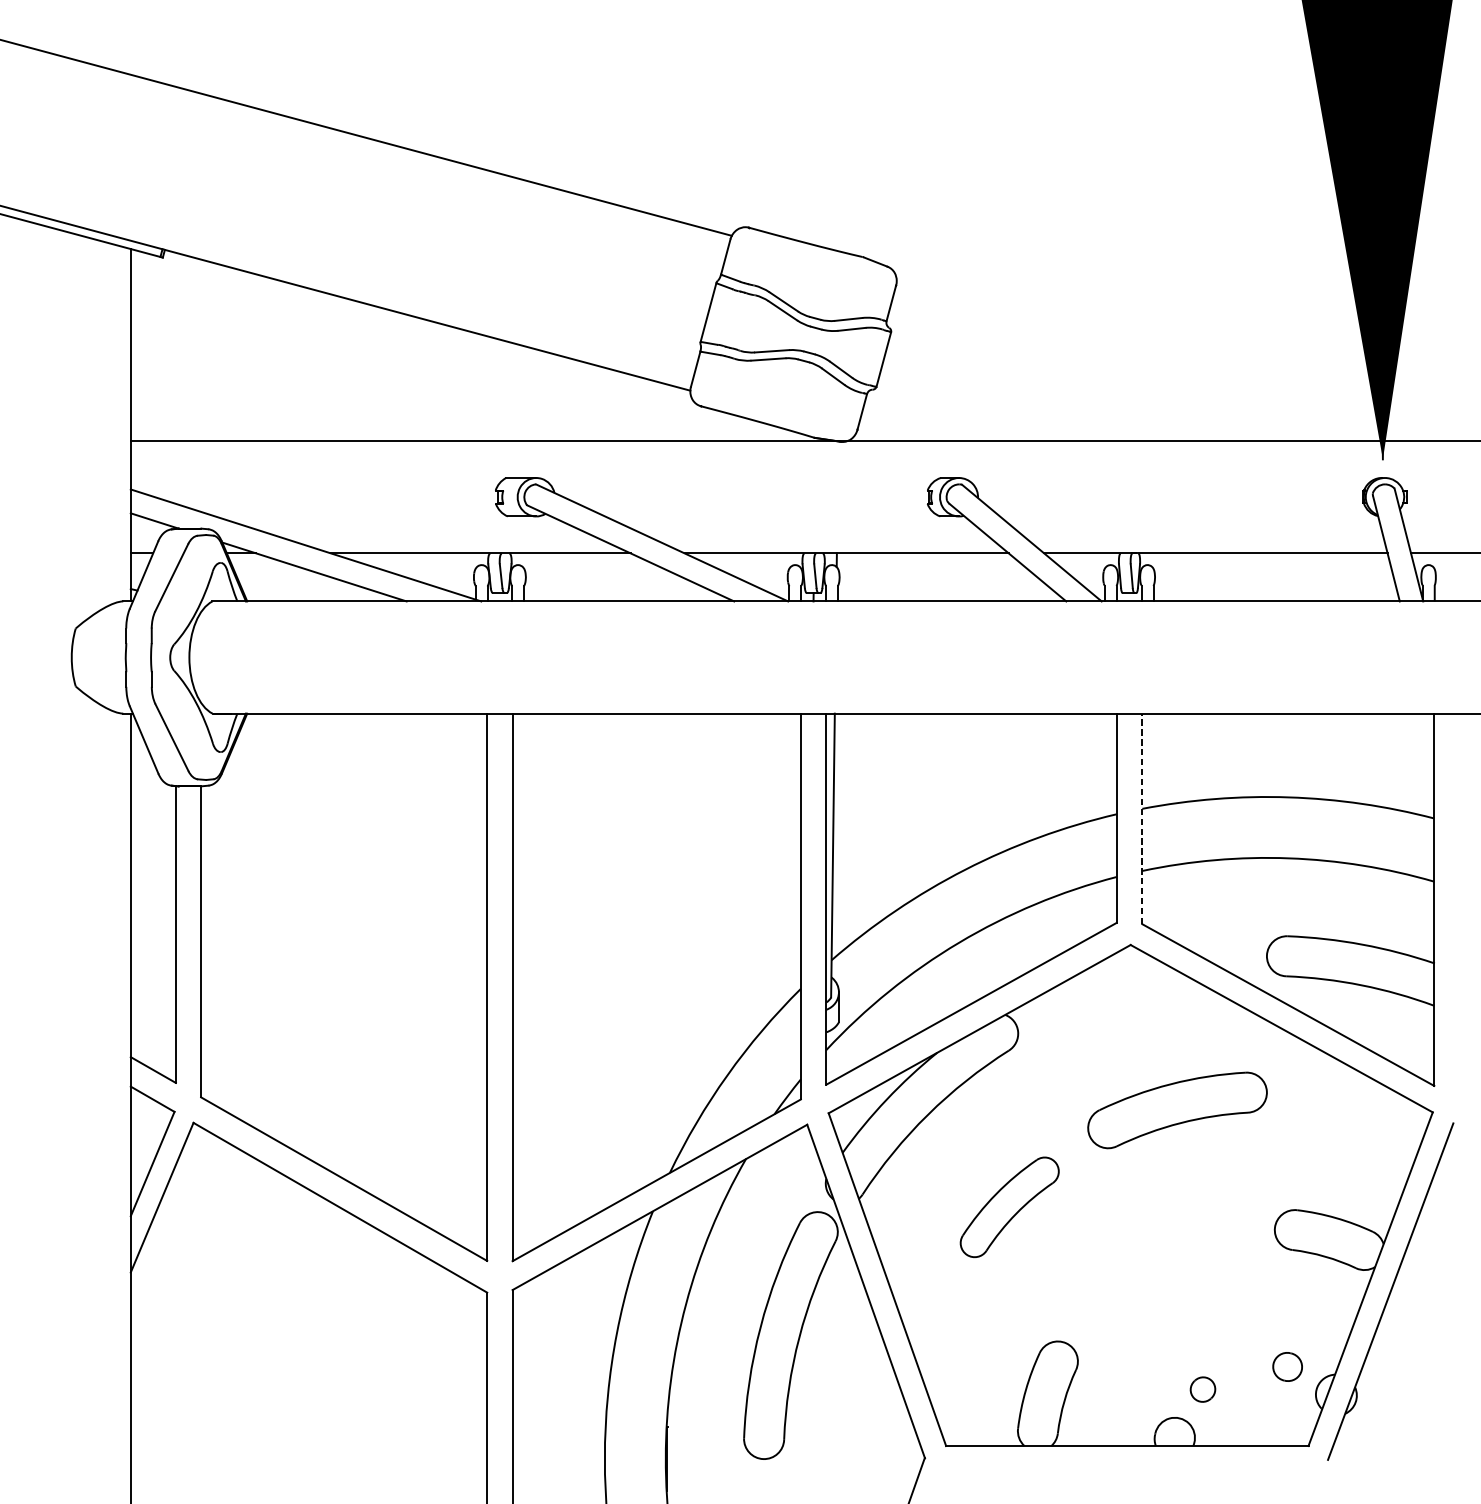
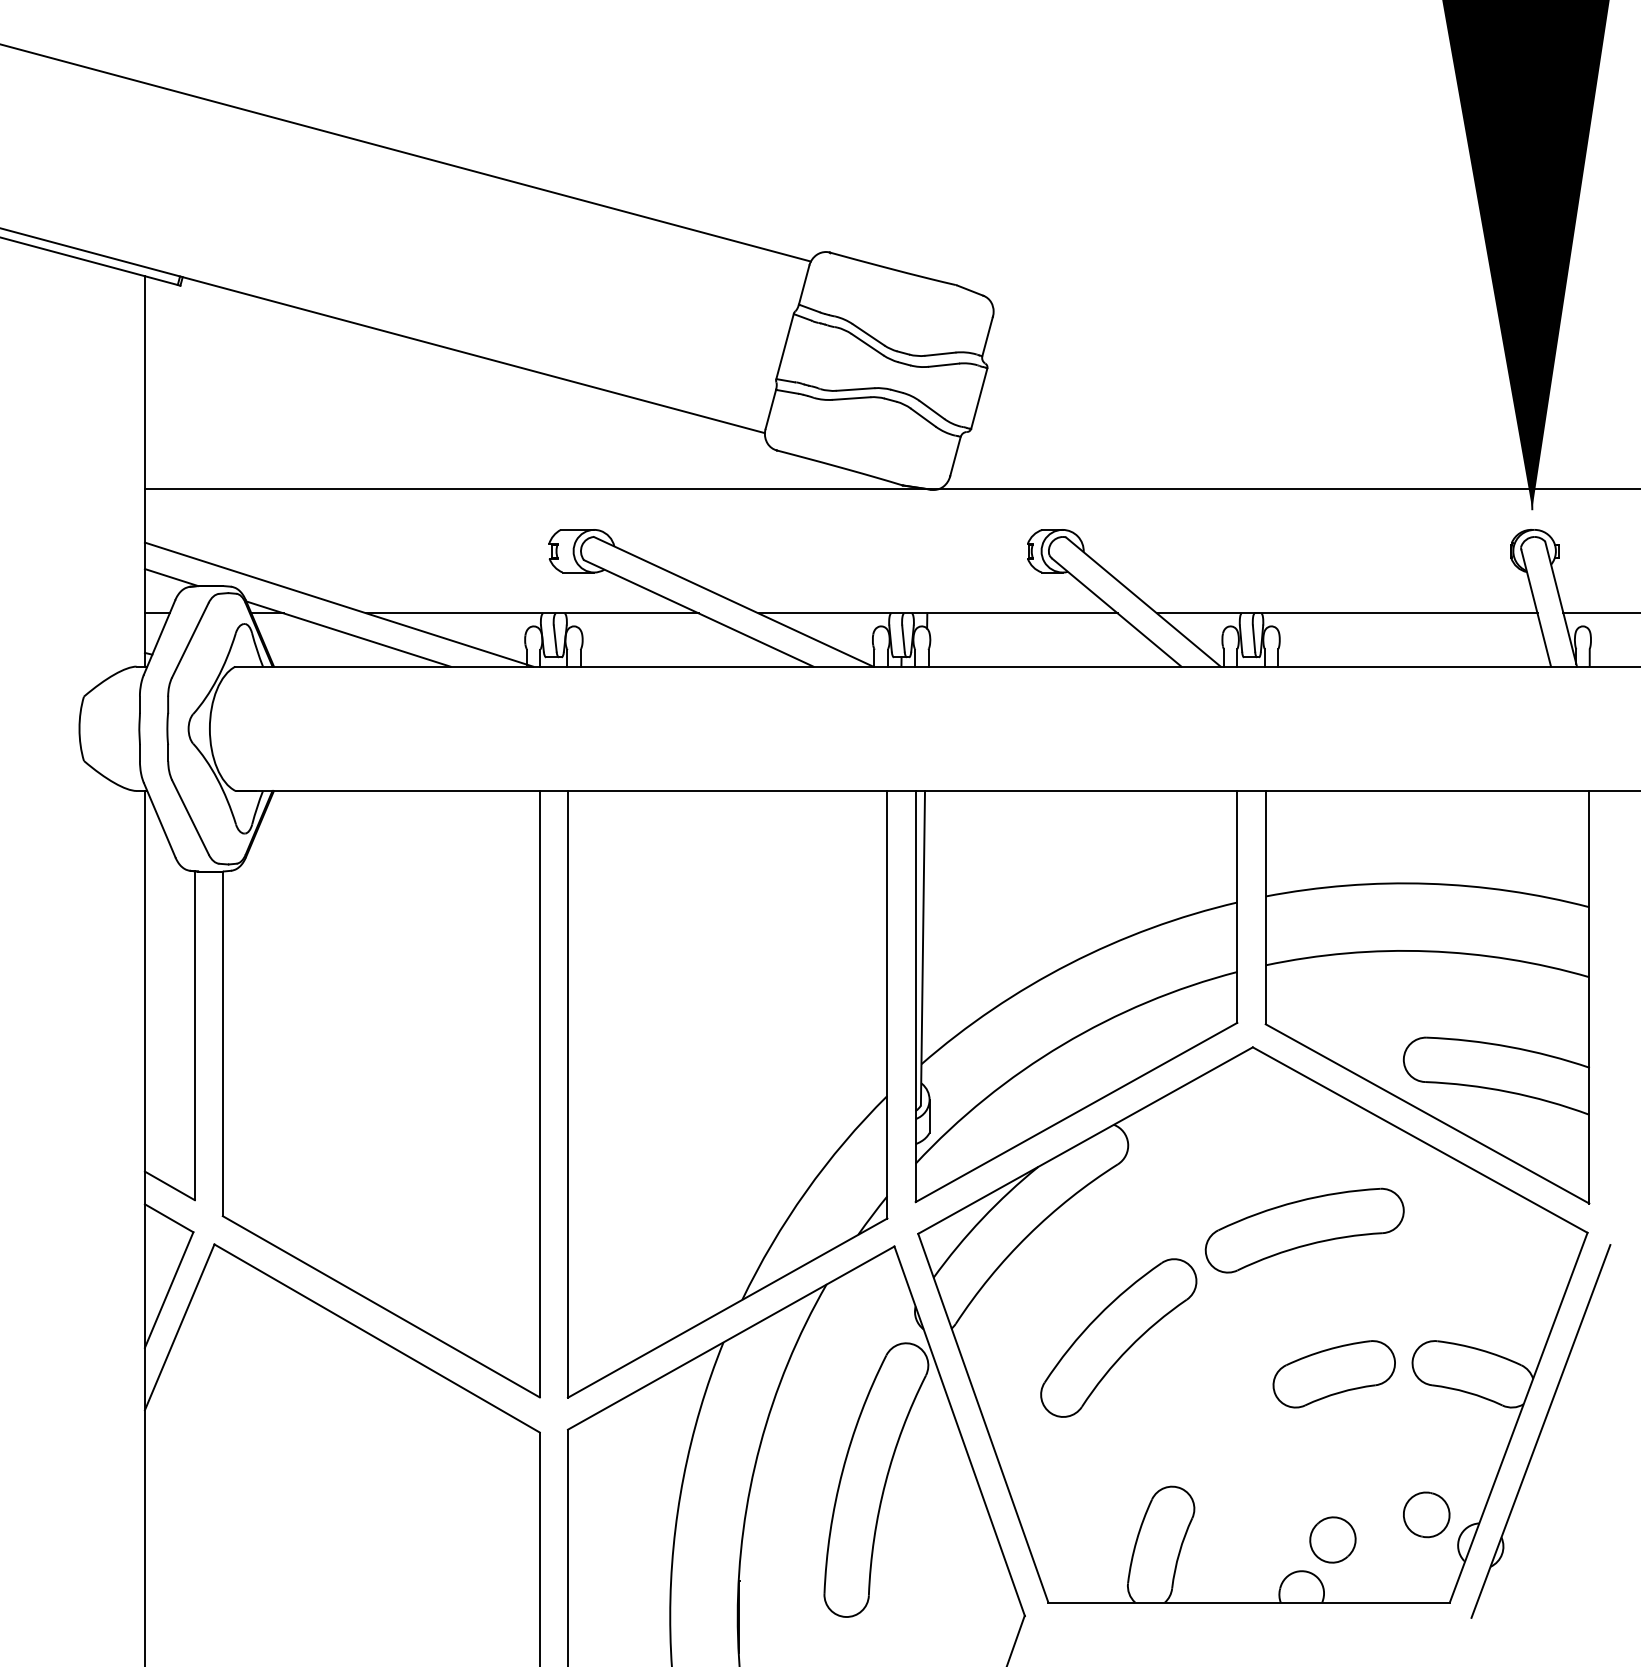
line: (1142, 818) -> (1265, 907), dashed -> solid
part: (1009, 1206) -> (1118, 1337), size x1.43
part: (1203, 1240) -> (1333, 1374), added
part: (1287, 1366) -> (1426, 1514), size x1.43
part: (1202, 1389) -> (1332, 1539), size x1.67

